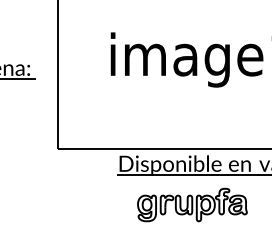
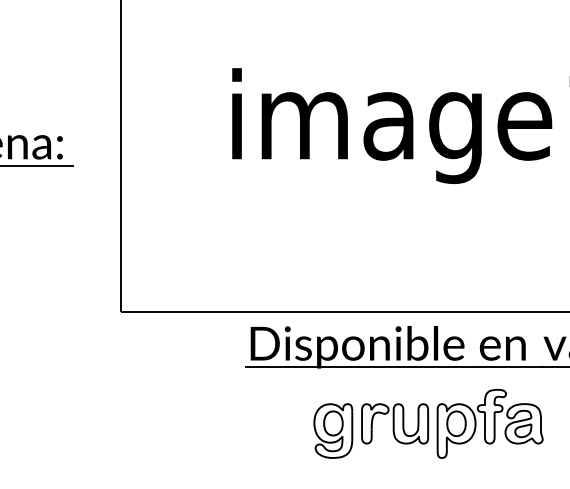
part: (192, 204) -> (428, 422), moved

